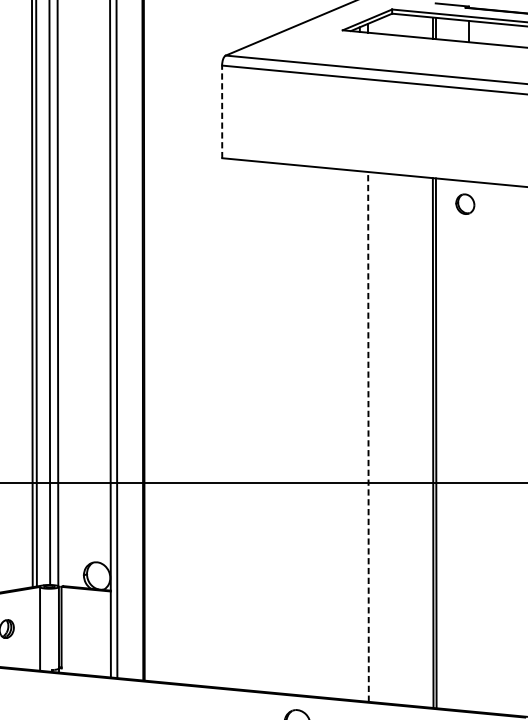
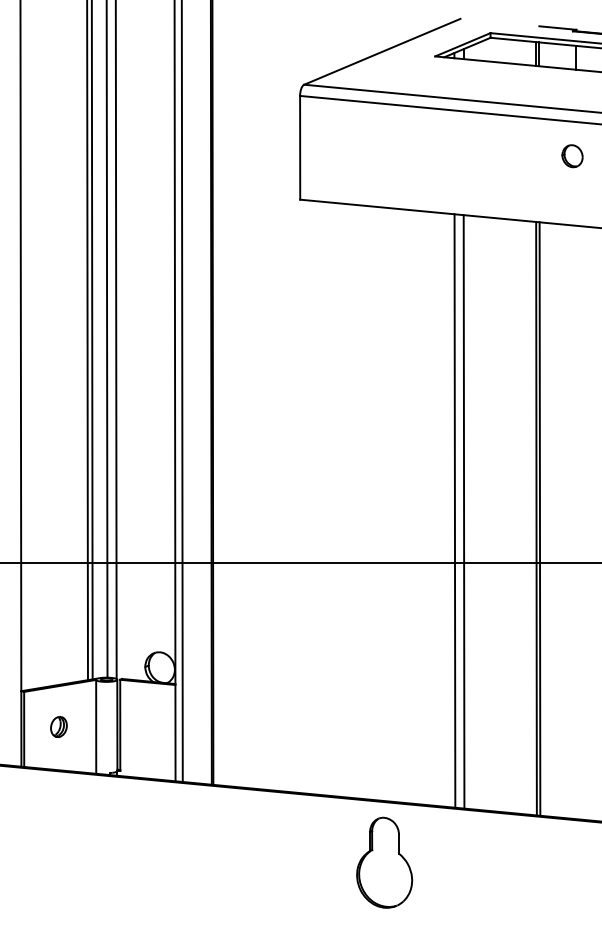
line: (222, 111) -> (300, 147), dashed -> solid
part: (465, 204) -> (572, 156), moved
line: (359, 435) -> (454, 510), added
line: (368, 436) -> (464, 511), dashed -> solid

